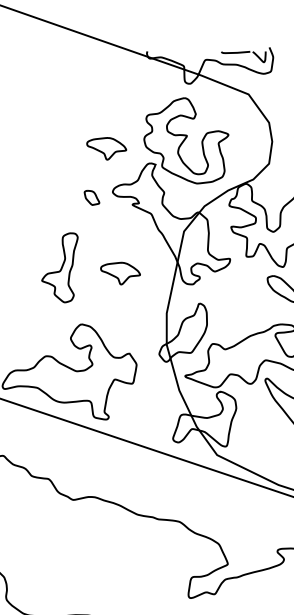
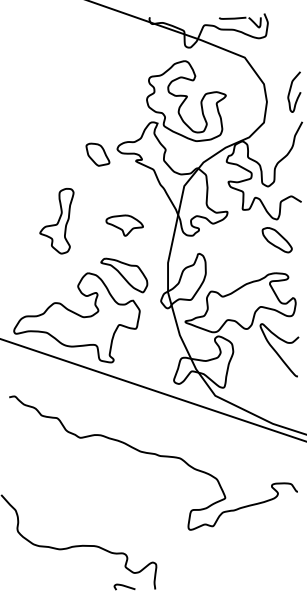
part: (106, 148) -> (111, 108), removed
part: (91, 197) -> (97, 154), size x1.67
part: (59, 268) -> (56, 221), moved
part: (120, 326) -> (124, 275), added

